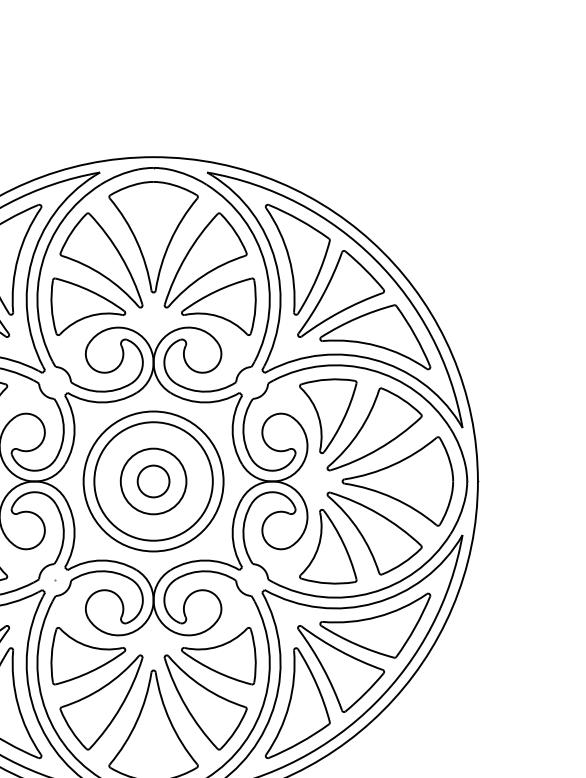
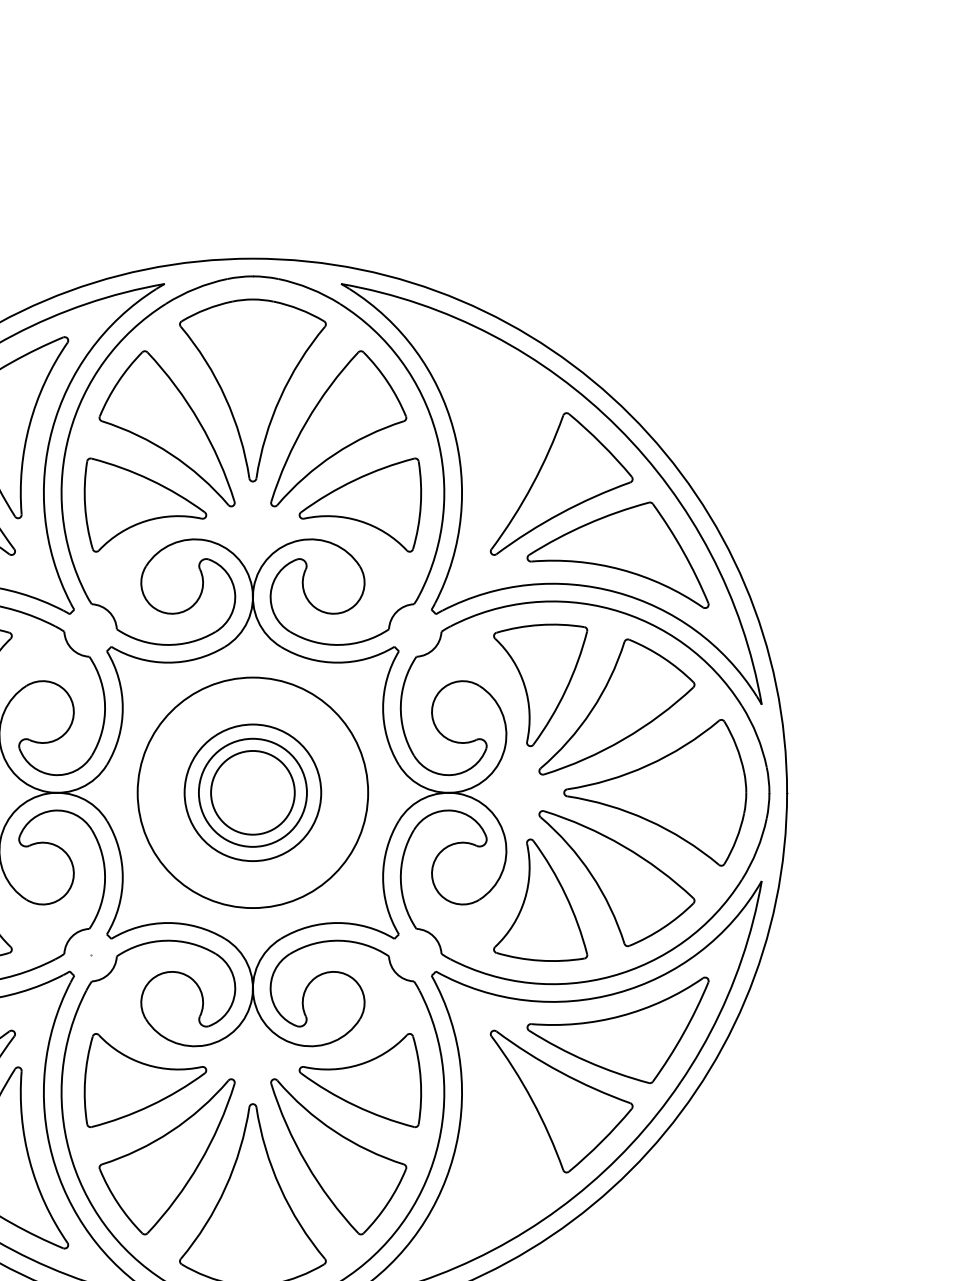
part: (297, 259) -> (489, 427), removed
circle: (153, 481) -> (252, 792), size x0.7
circle: (153, 481) -> (252, 792), size x1.6
part: (297, 702) -> (489, 1156), removed

